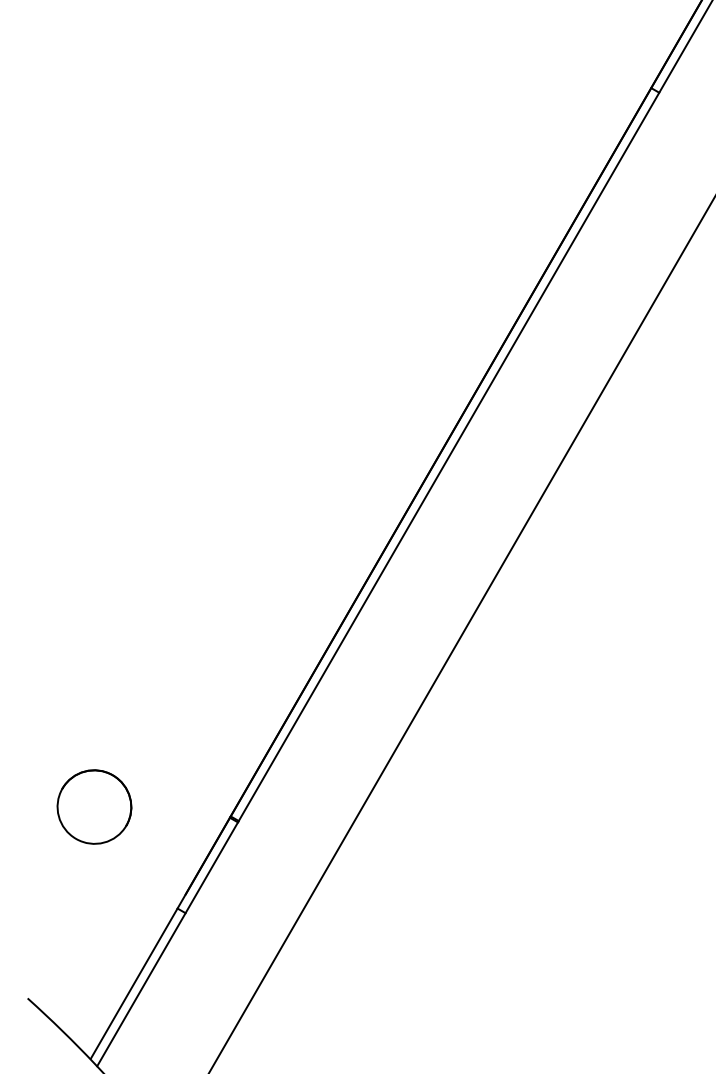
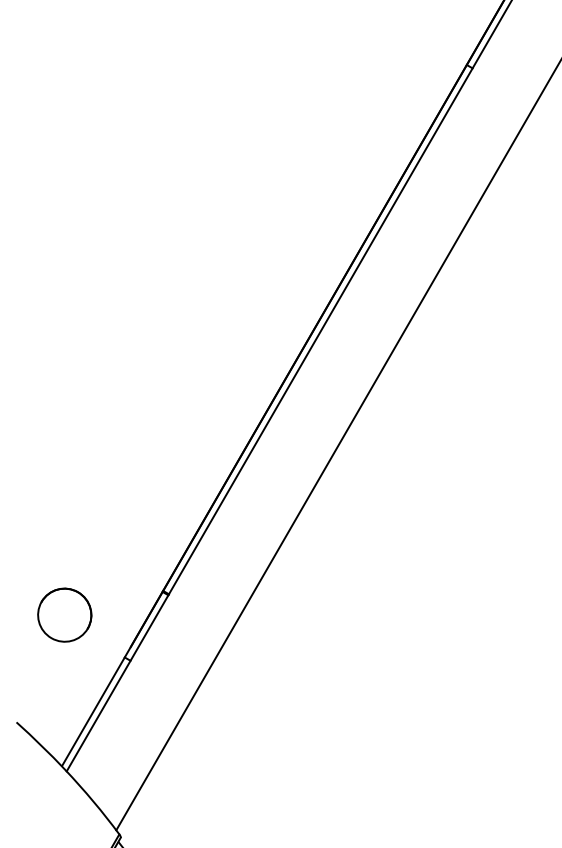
part: (94, 806) -> (64, 614), moved

